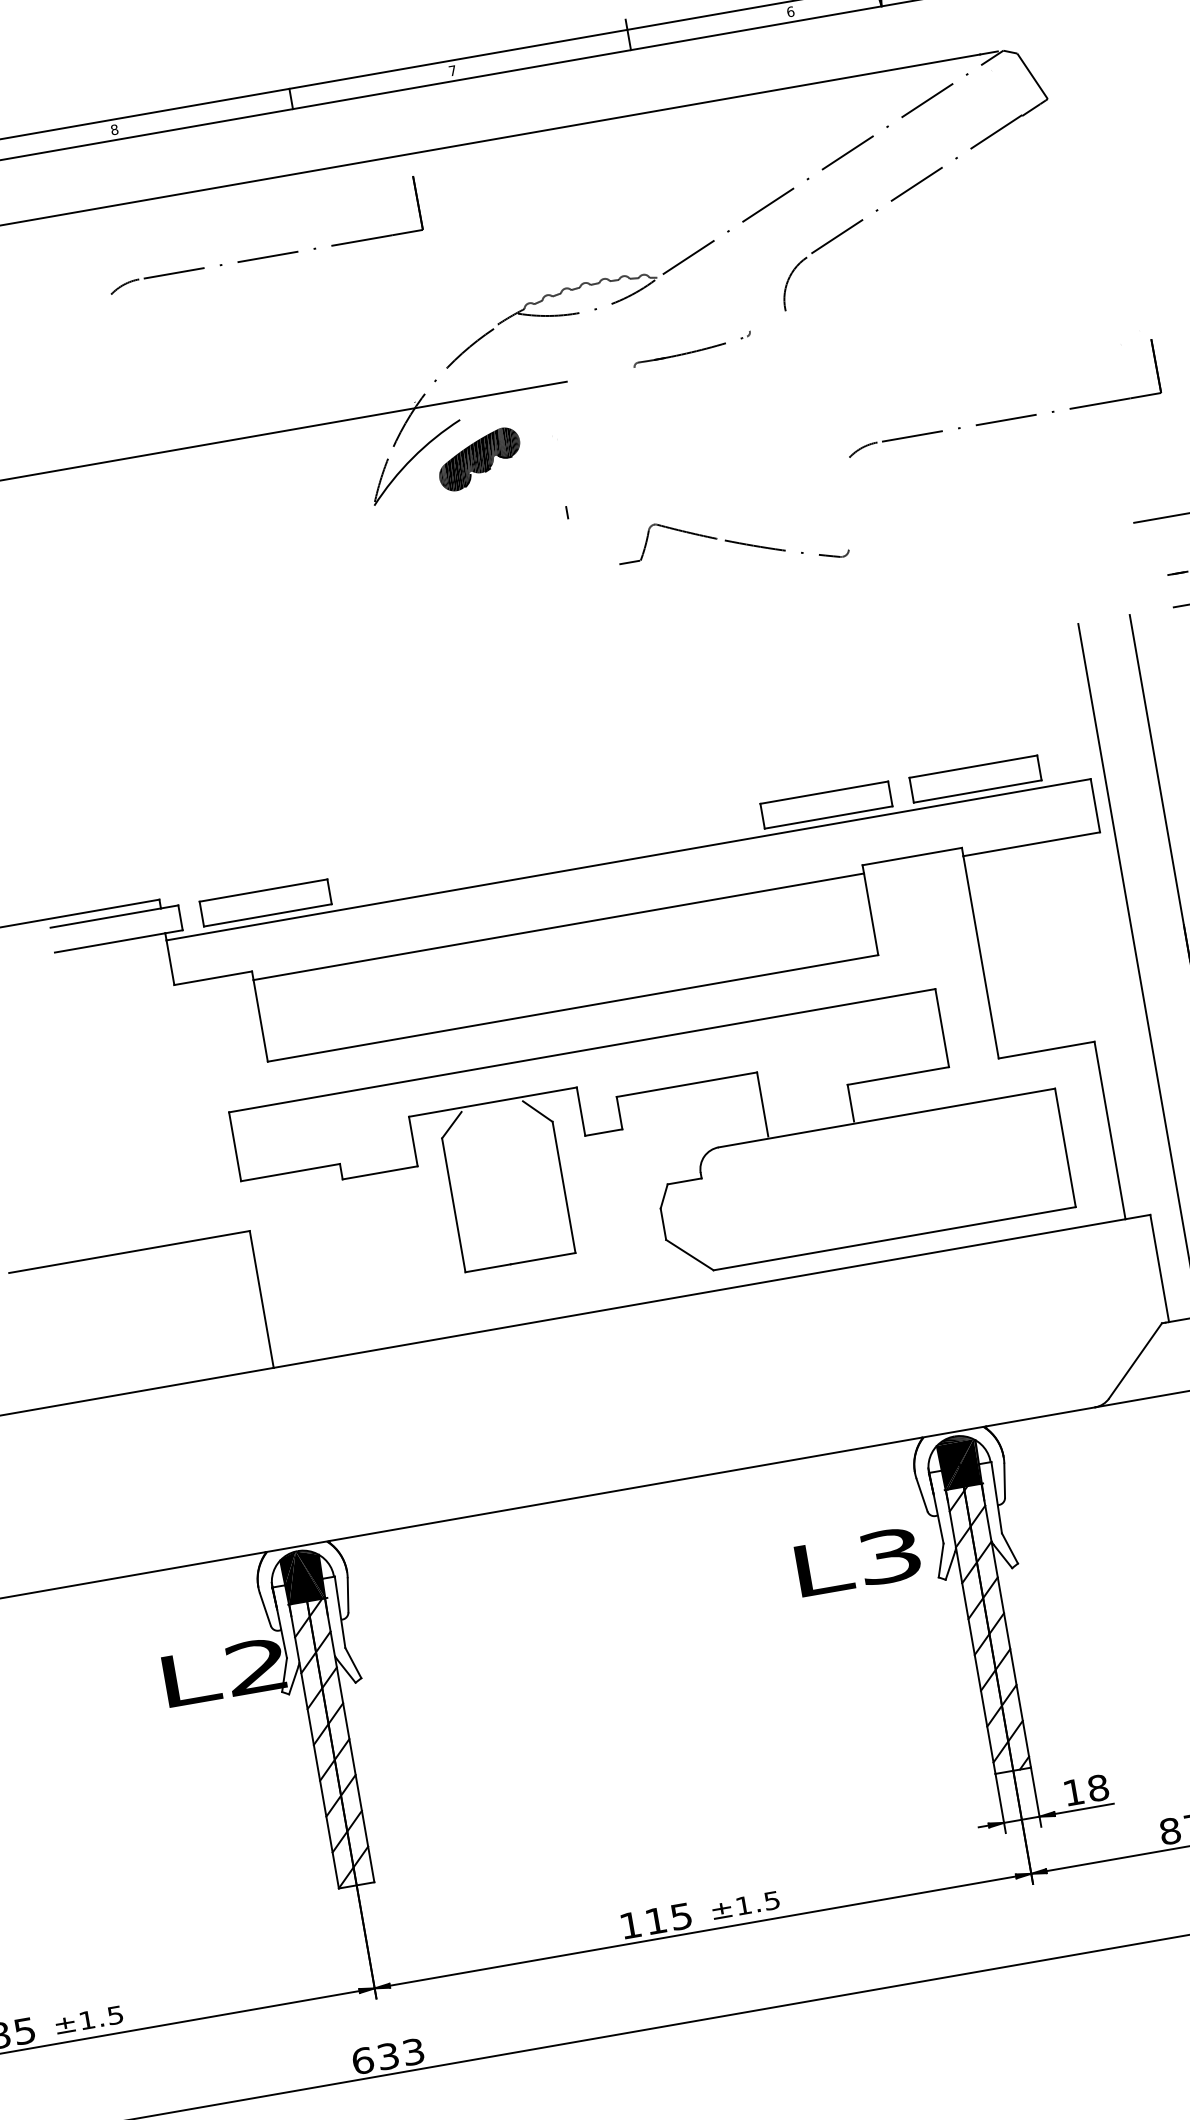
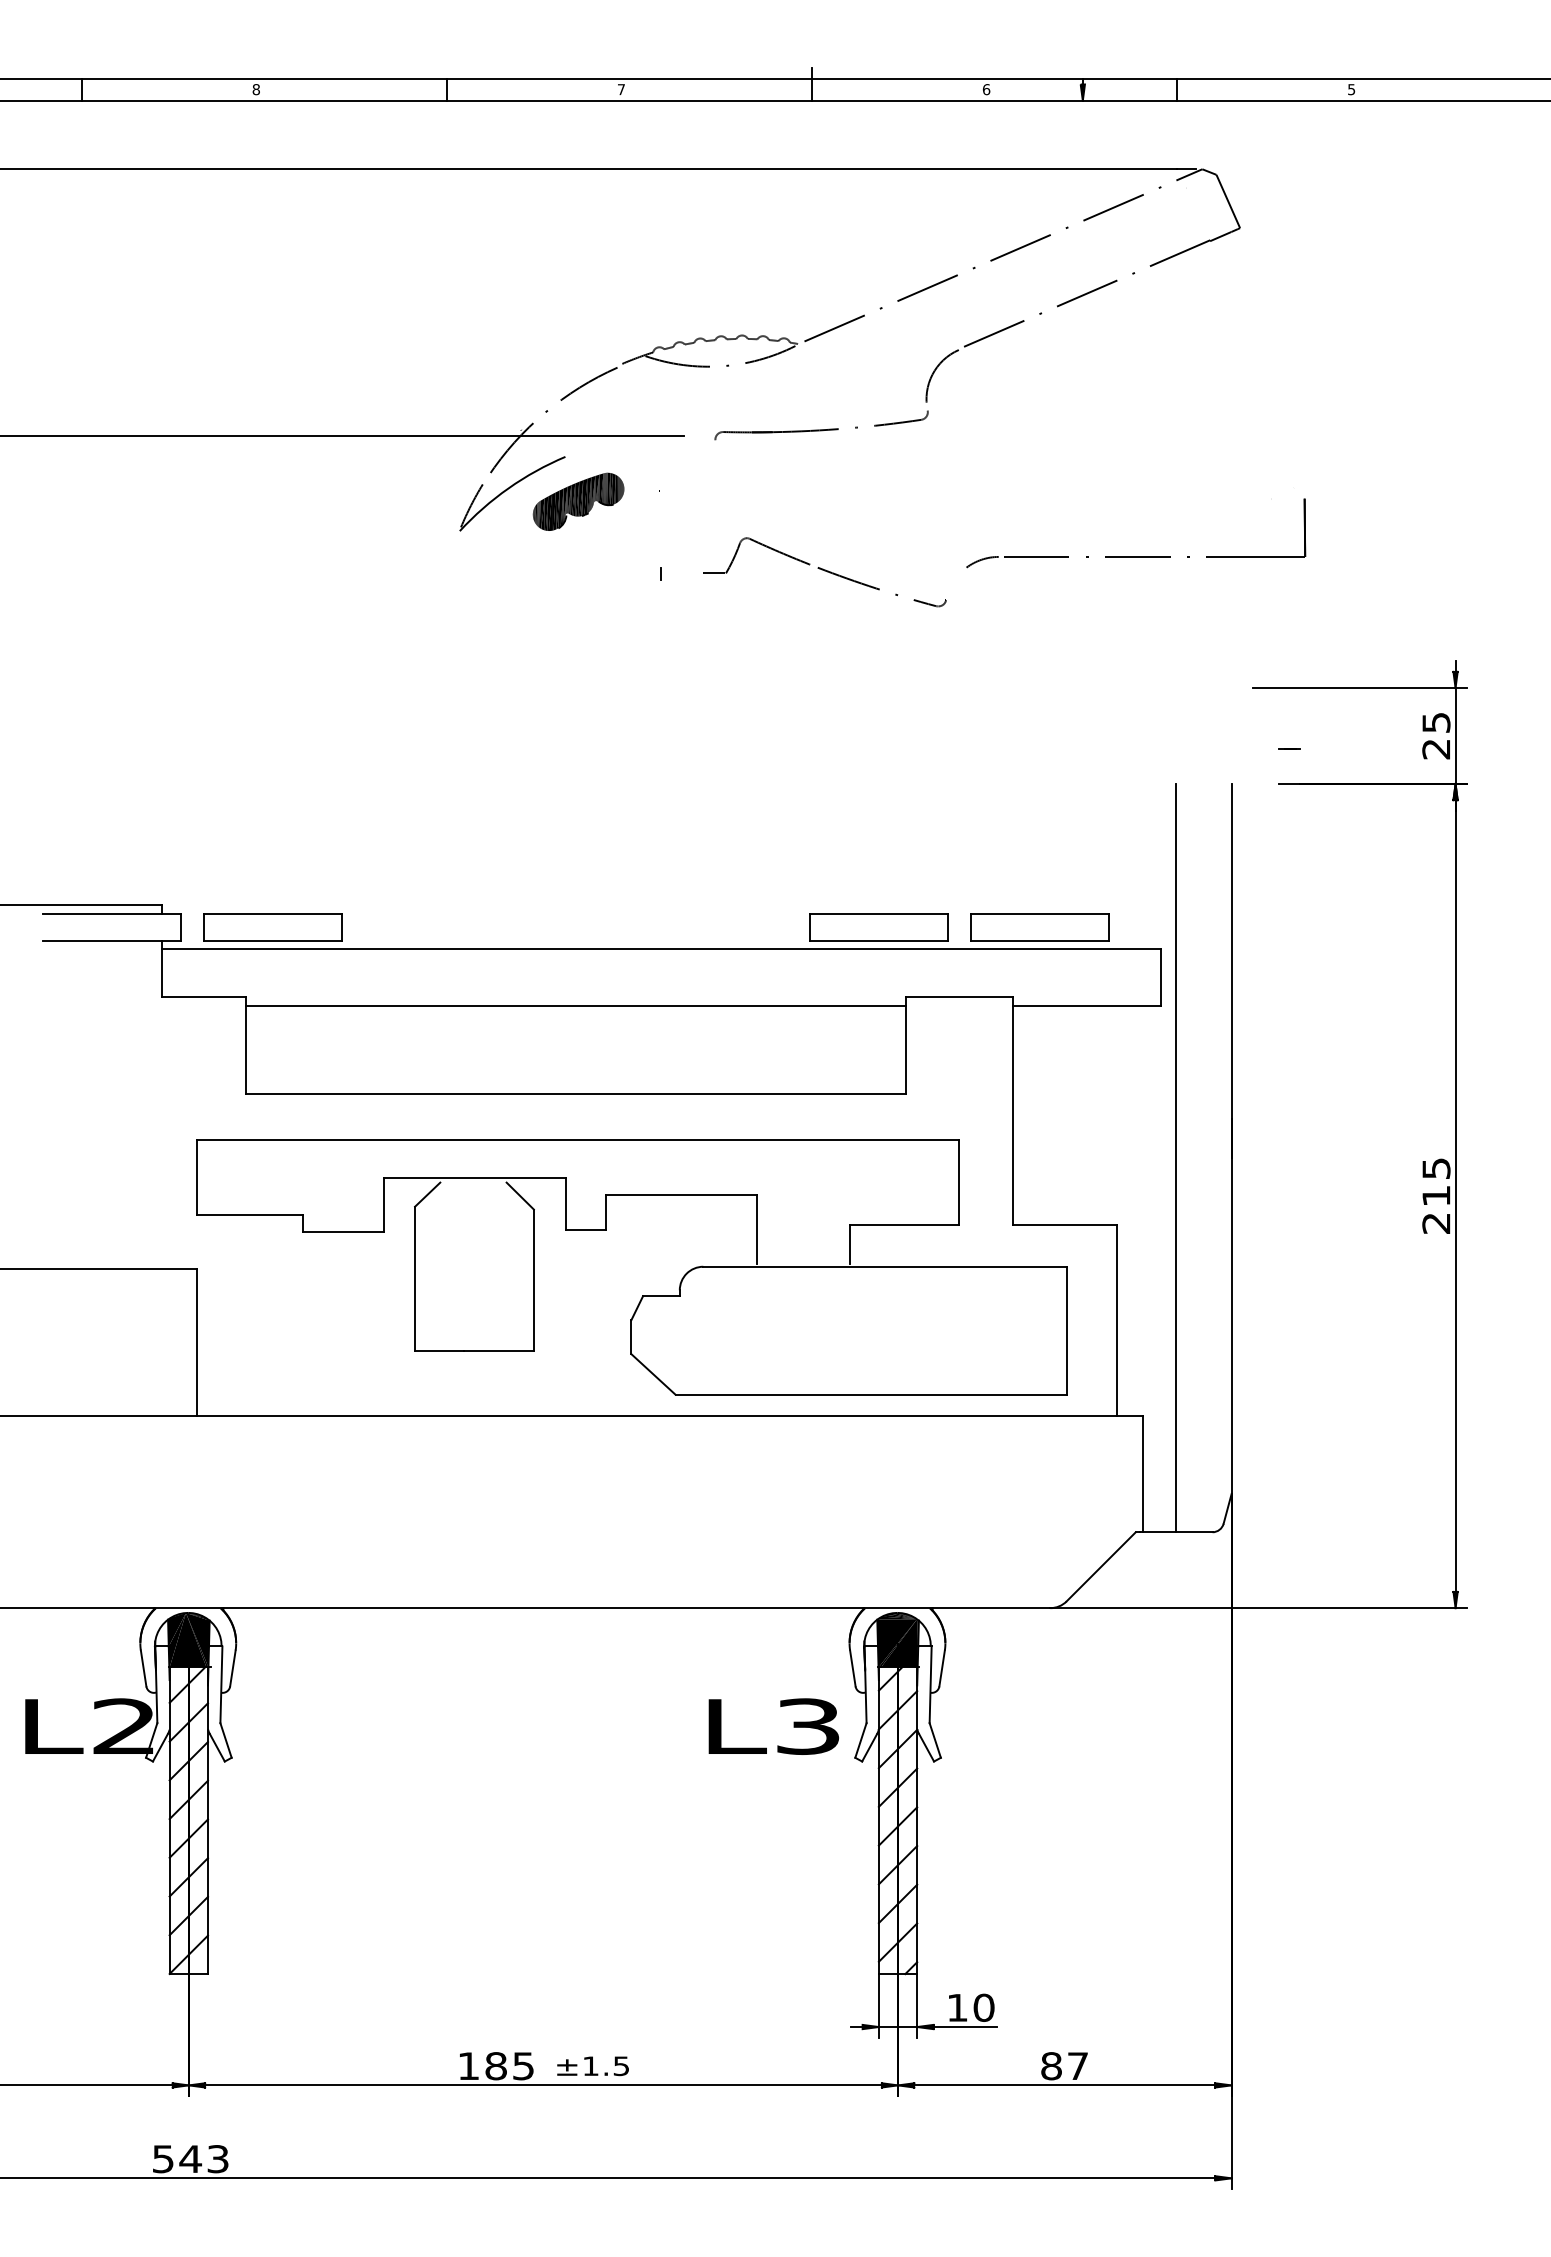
part: (266, 256) -> (392, 250), removed
part: (692, 349) -> (821, 425), size x1.67
part: (731, 543) -> (824, 572), moved
text: (1097, 1787) -> (983, 2007), 18 -> 10
text: (655, 1921) -> (495, 2066), 115 -> 185
text: (376, 2058) -> (177, 2159), 633 -> 543

